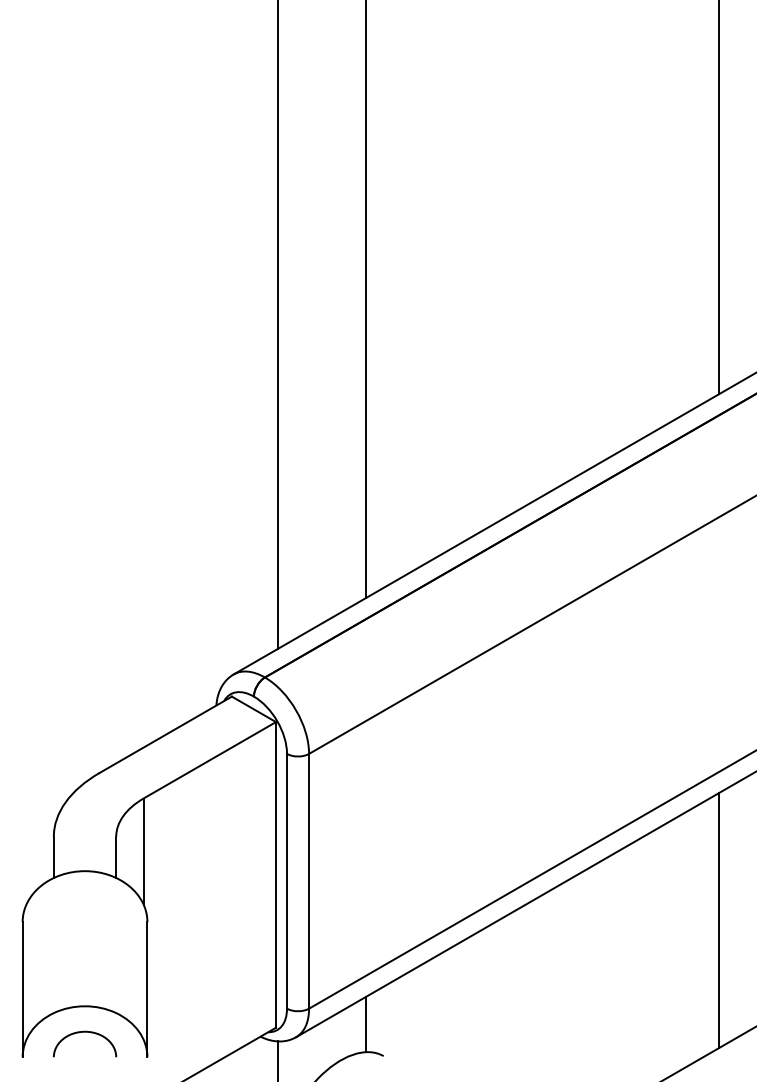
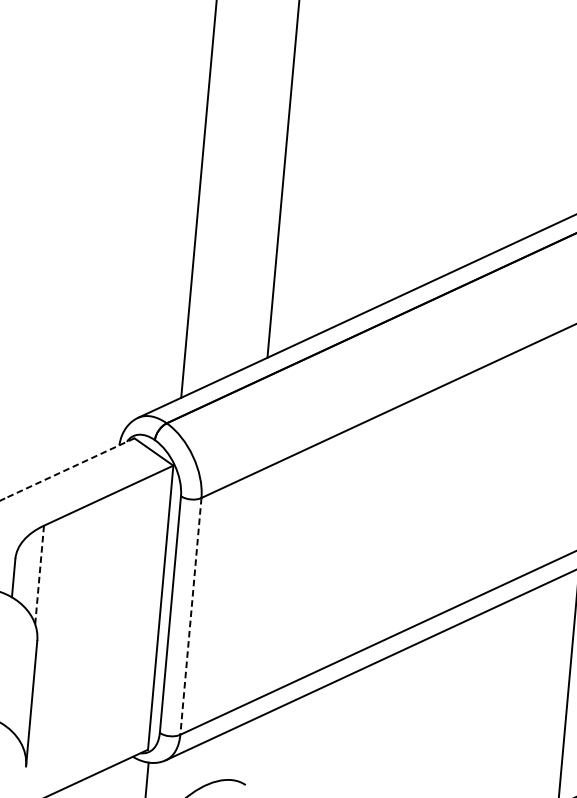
line: (165, 735) -> (69, 468), solid -> dashed
line: (143, 852) -> (39, 575), solid -> dashed
line: (309, 881) -> (191, 616), solid -> dashed
line: (366, 1023) -> (232, 753), removed

